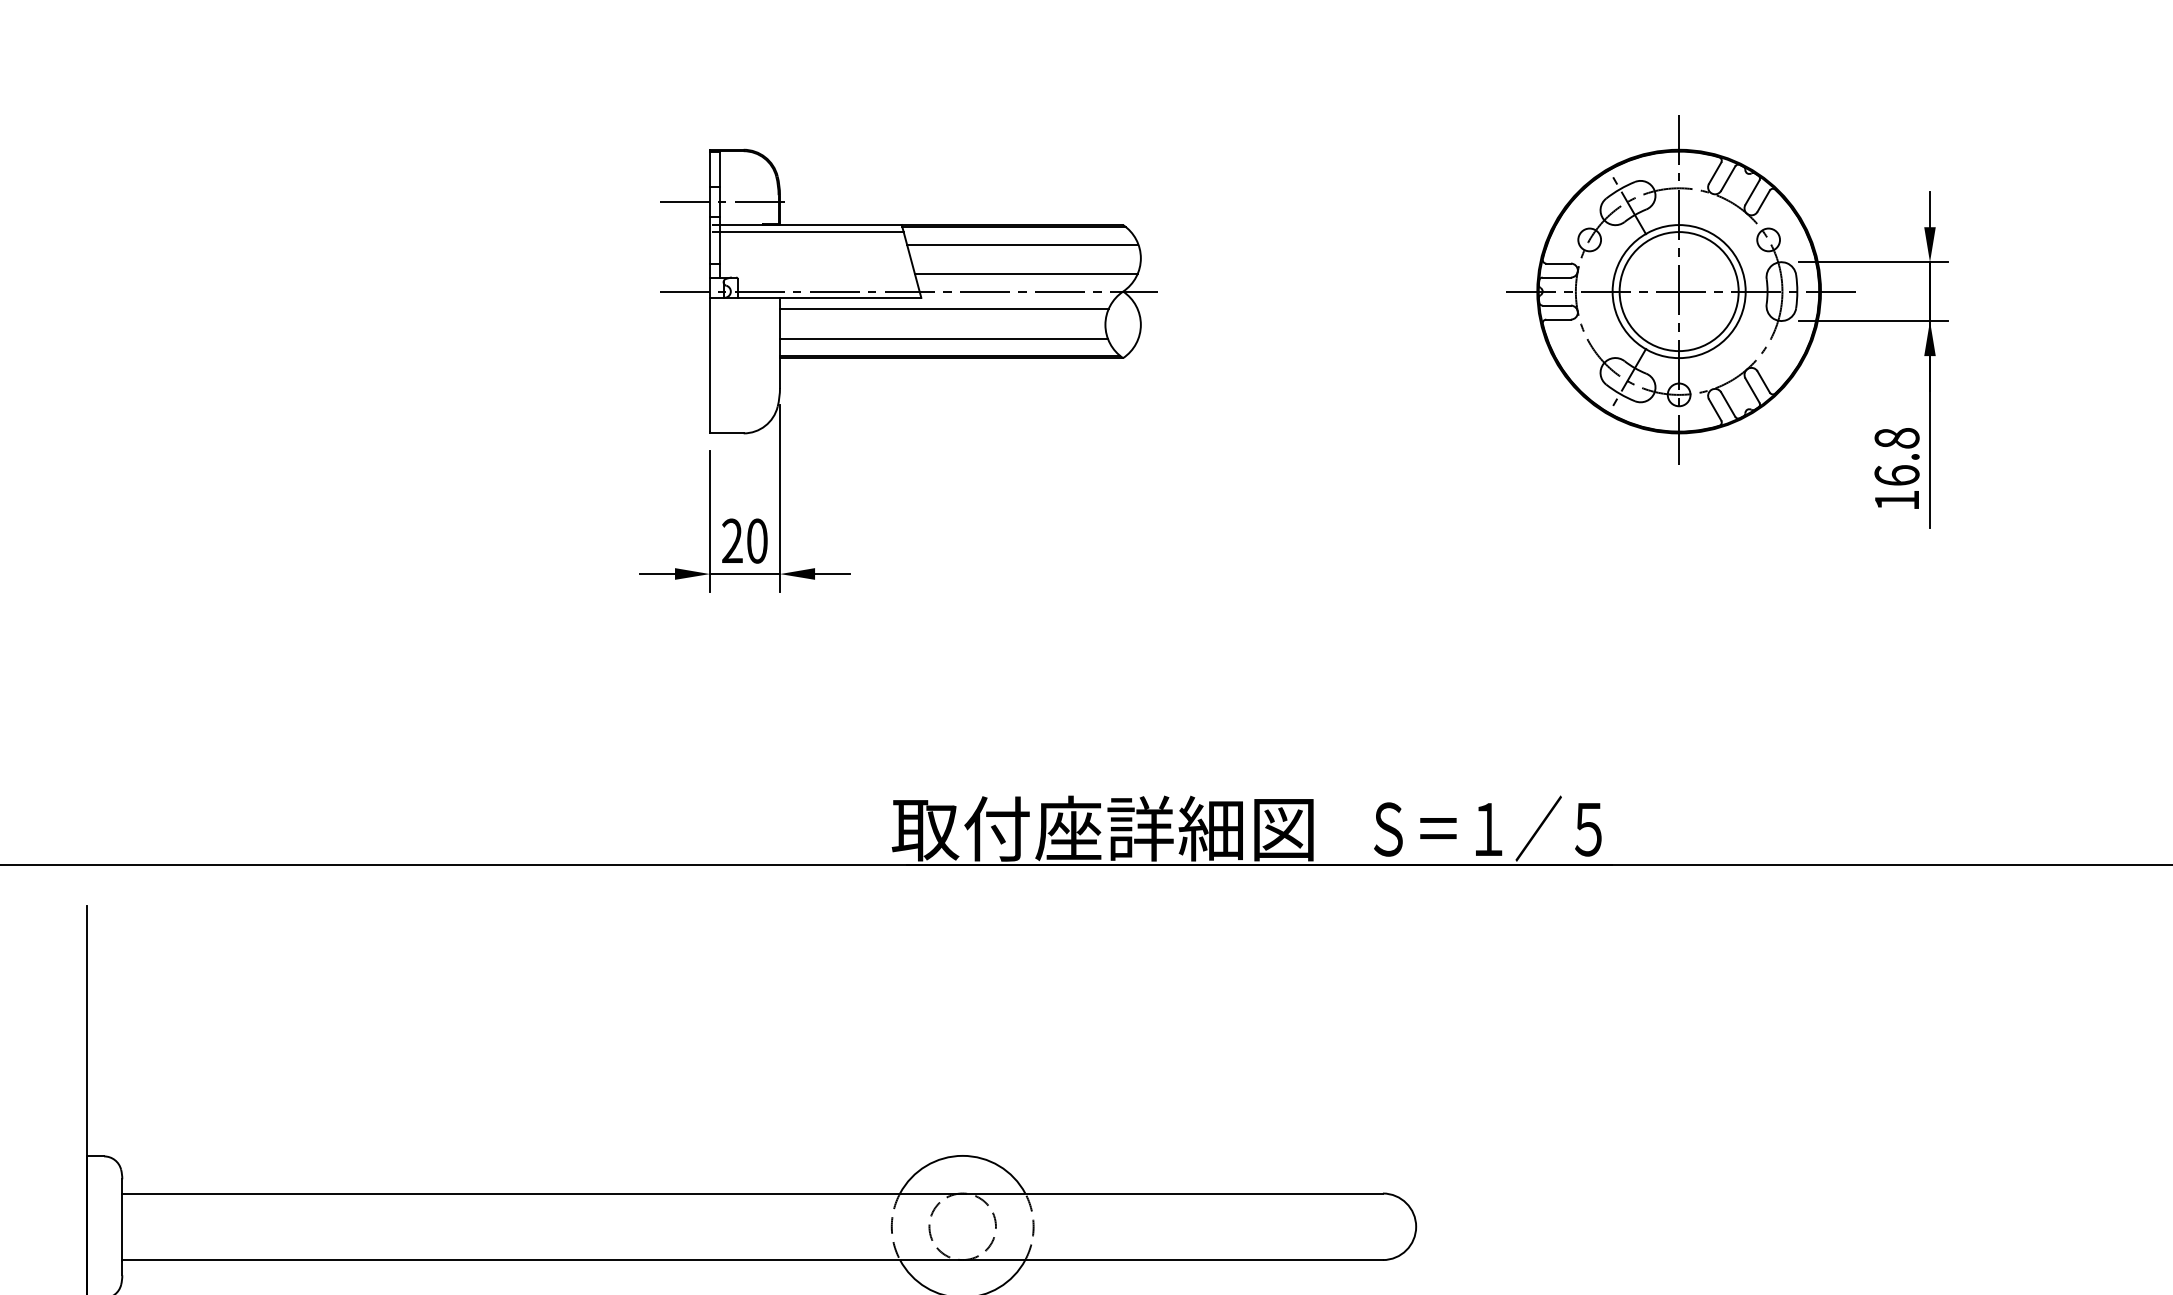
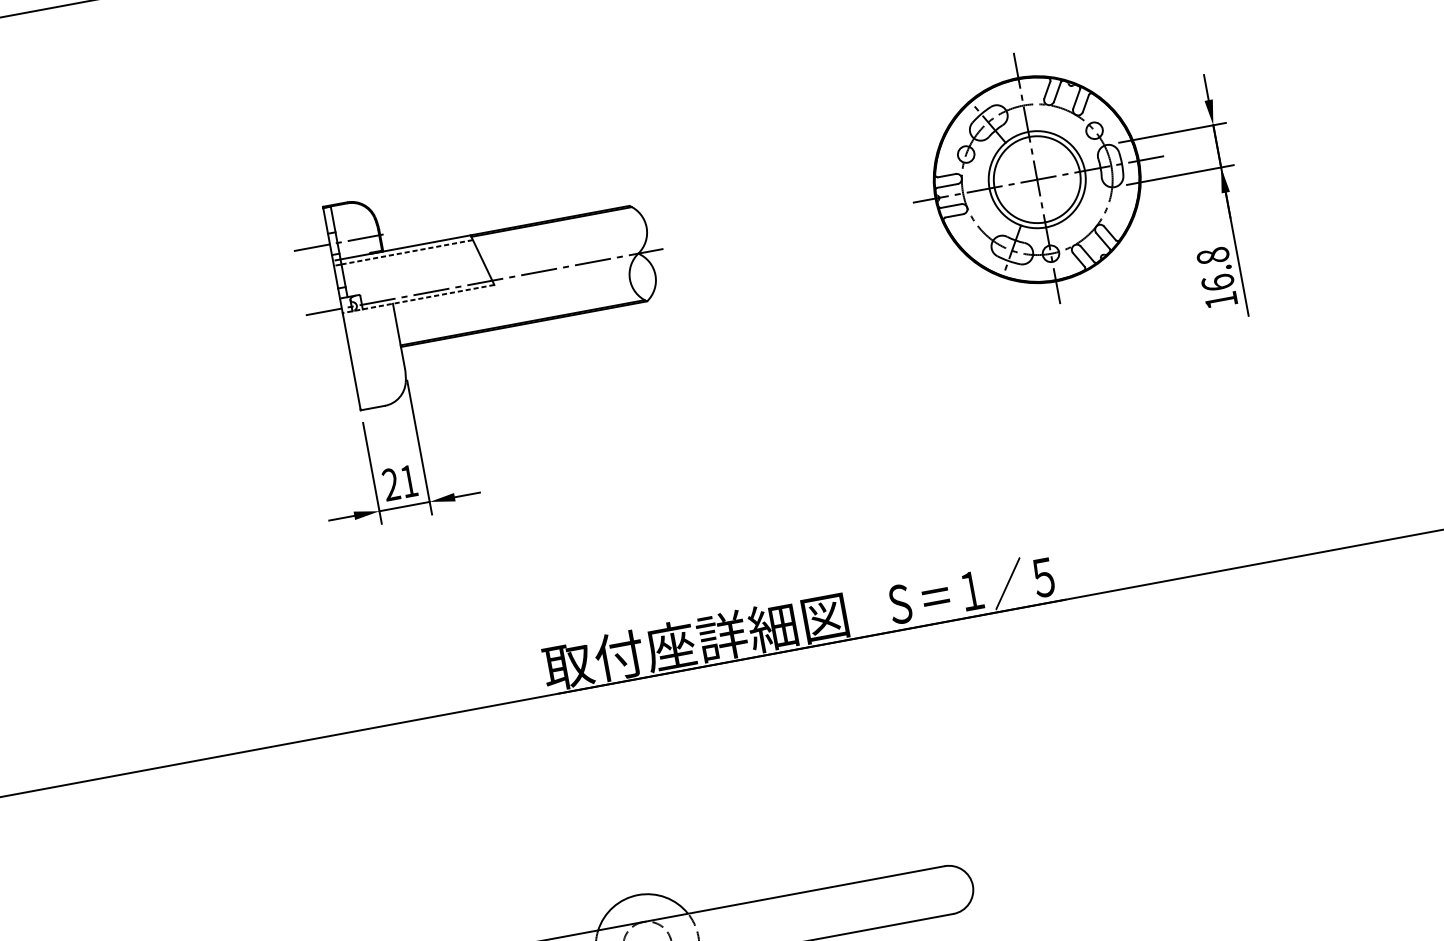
line: (812, 232) -> (407, 252), solid -> dashed
line: (1022, 244) -> (559, 233), removed
line: (1026, 274) -> (566, 254), removed
line: (815, 297) -> (418, 298), solid -> dashed
line: (944, 308) -> (512, 289), removed
line: (943, 338) -> (515, 311), removed
text: (757, 540) -> (409, 480), 20 -> 21

